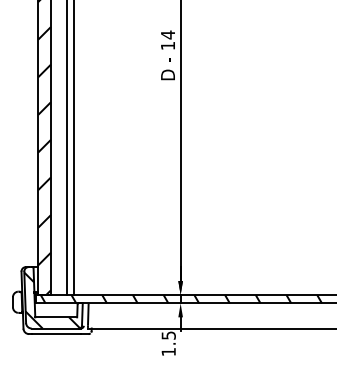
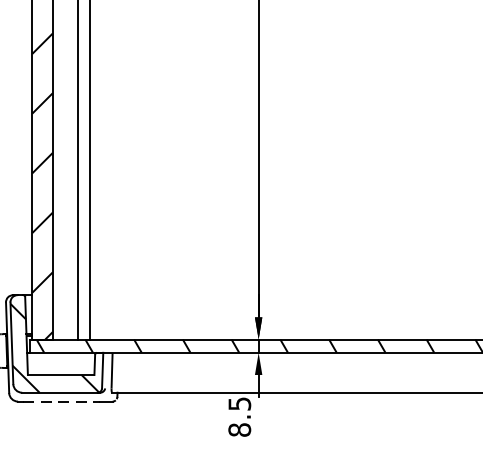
line: (57, 334) -> (63, 402), solid -> dashed
text: (168, 351) -> (239, 429), 1.5 -> 8.5

